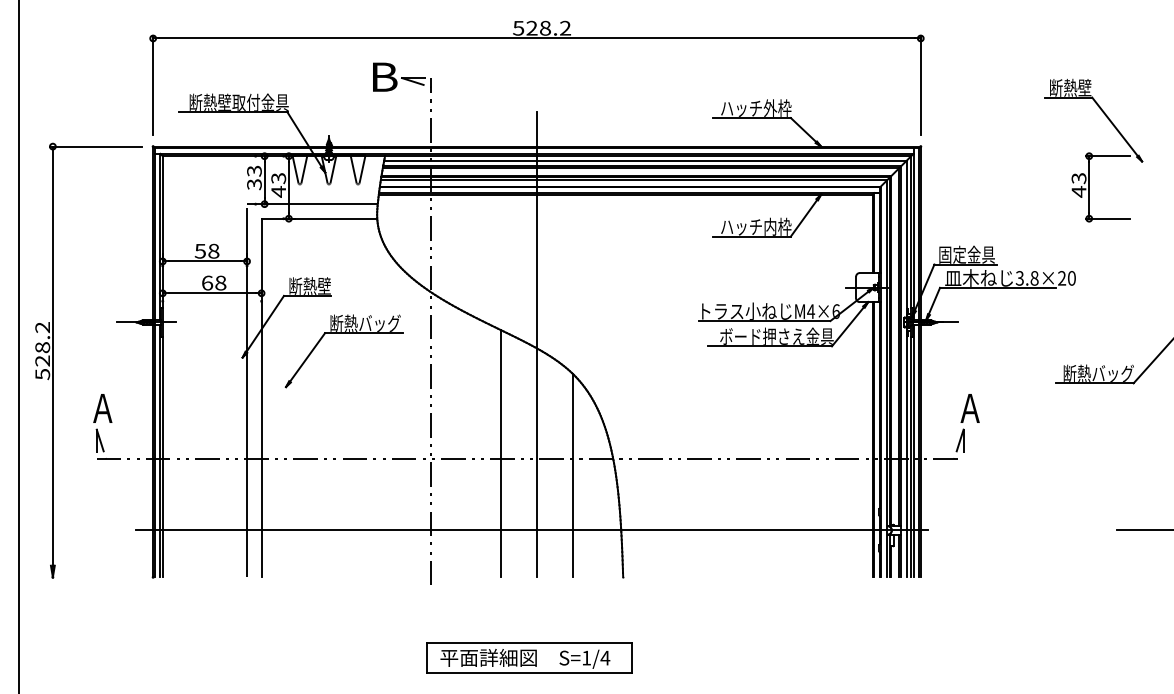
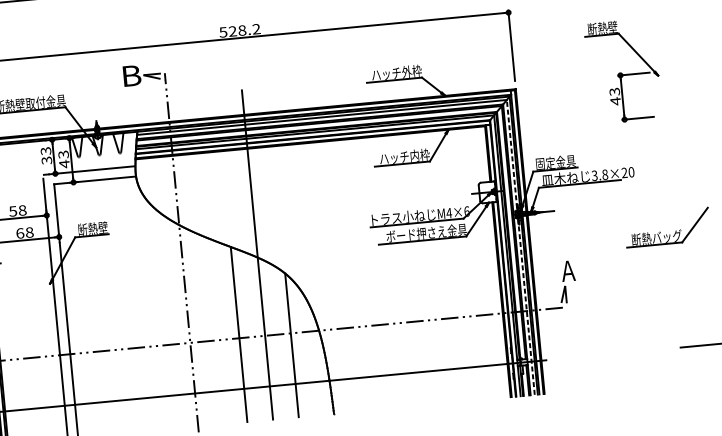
part: (1093, 150) -> (623, 71), moved
part: (343, 333) -> (119, 260), removed
line: (906, 368) -> (520, 247), solid -> dashed

